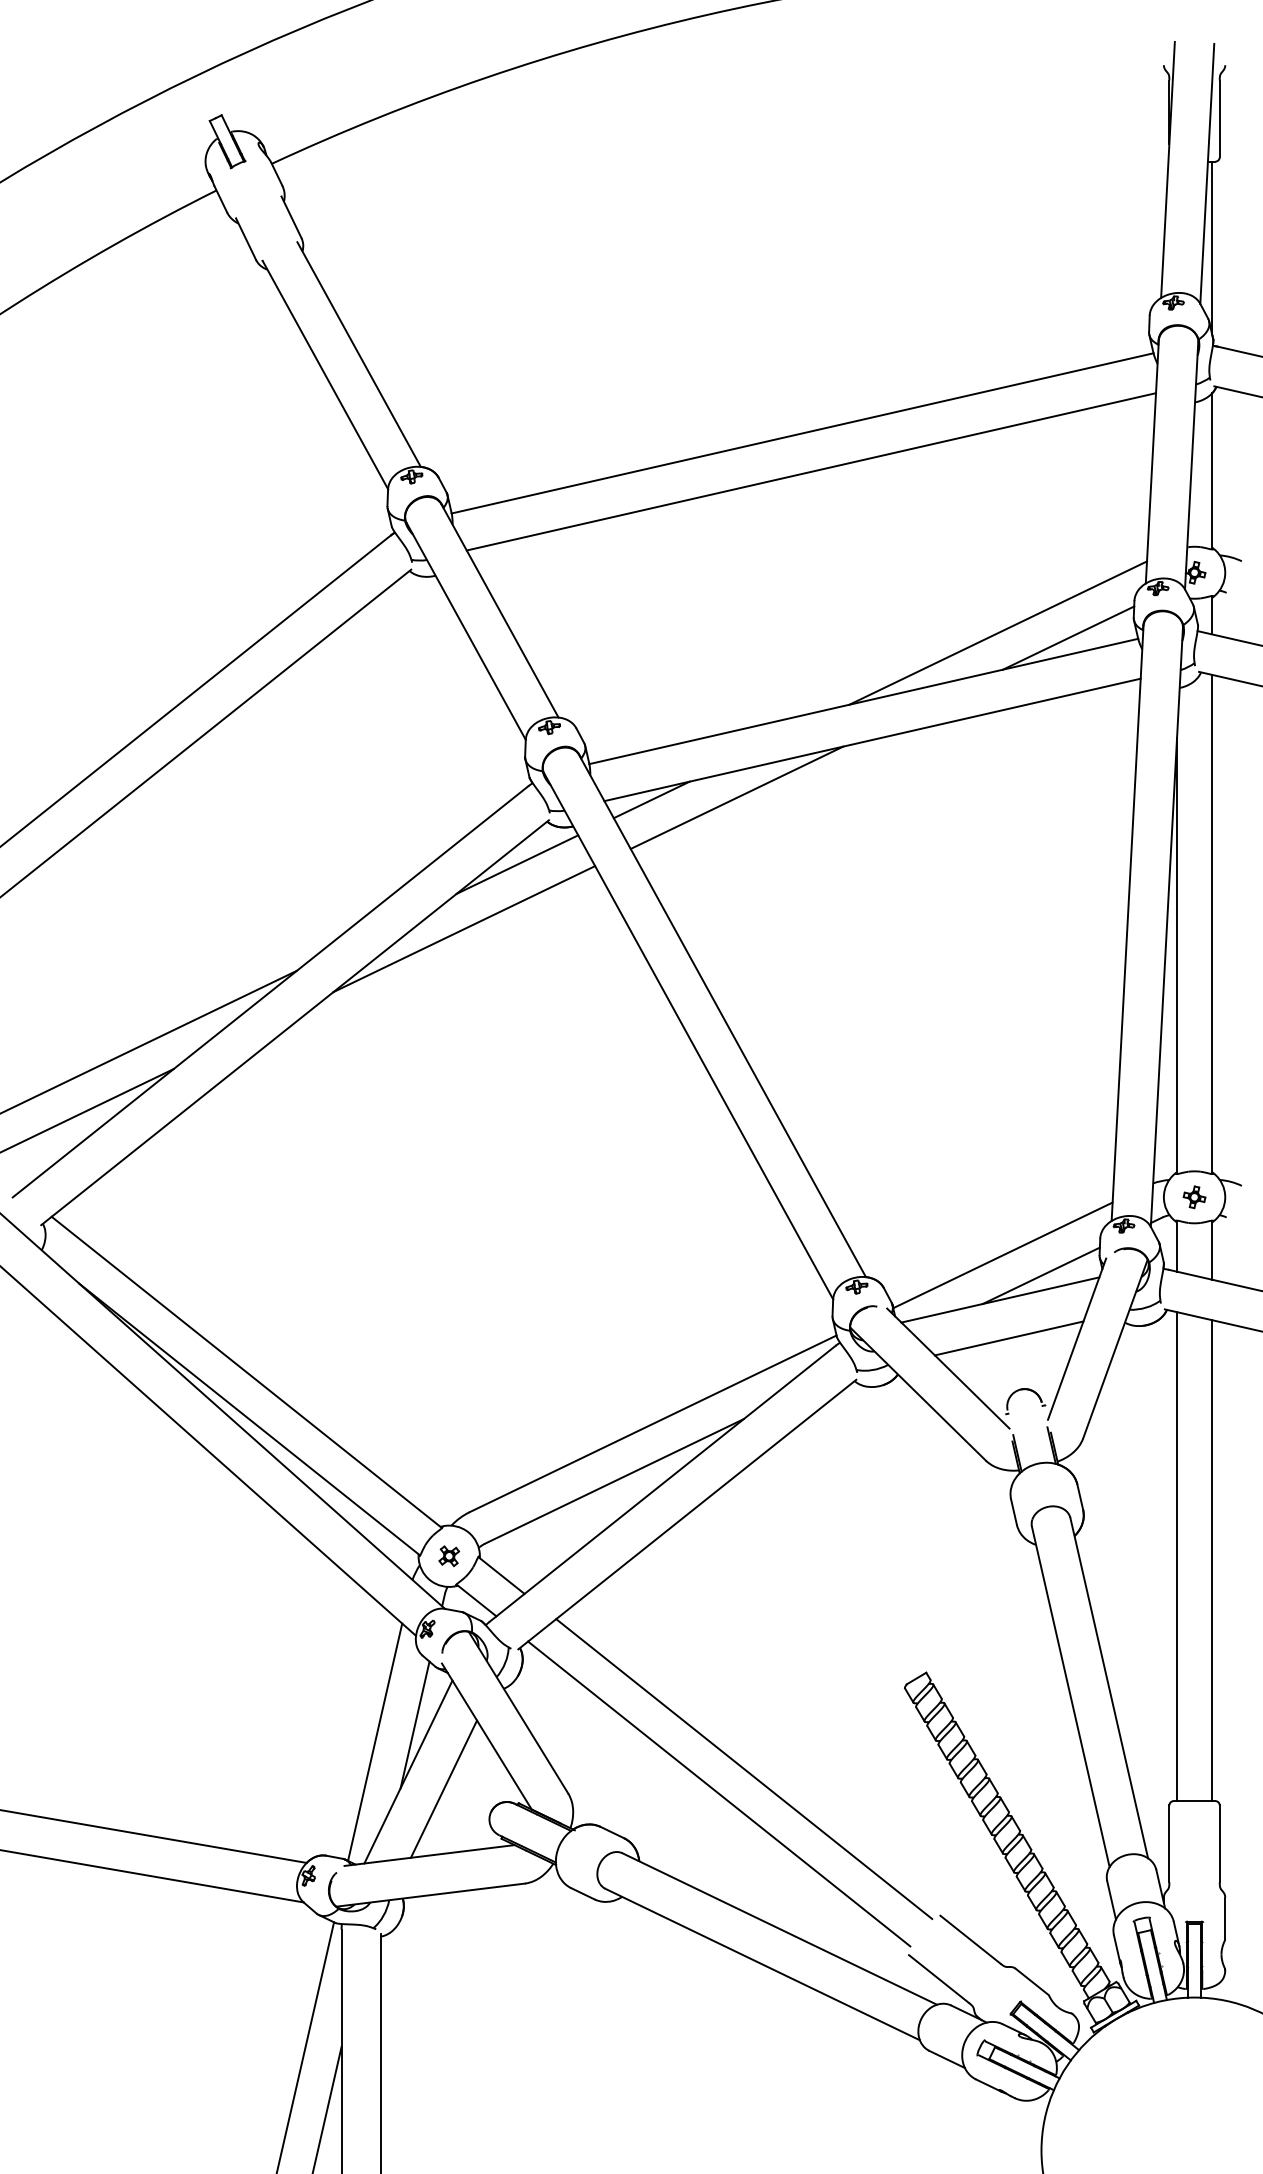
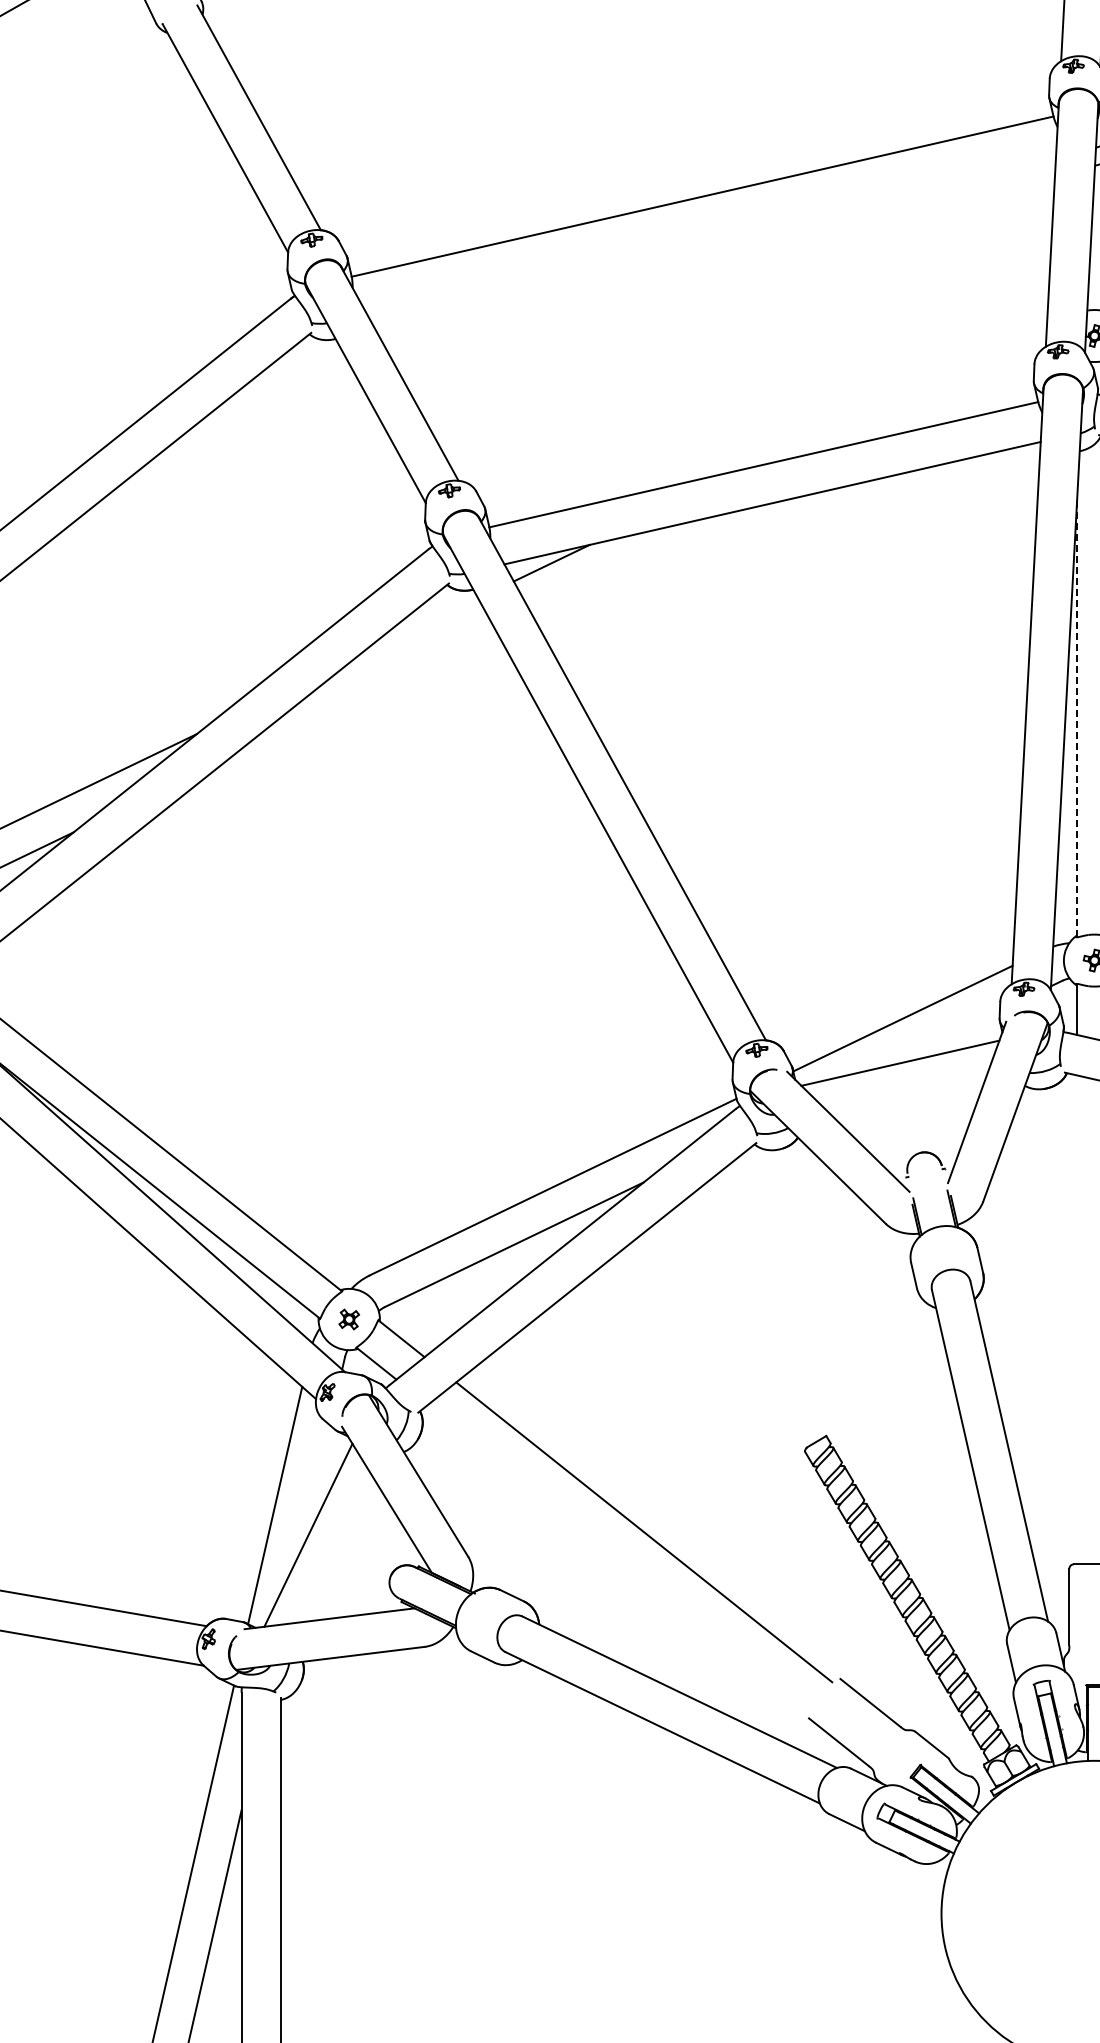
line: (811, 471) -> (711, 234), removed
line: (998, 632) -> (898, 395), removed
line: (1068, 637) -> (968, 400), removed
line: (736, 797) -> (636, 560), removed
line: (517, 864) -> (417, 627), removed
line: (464, 929) -> (364, 692), removed
line: (1177, 956) -> (1077, 719), solid -> dashed
line: (1040, 1275) -> (940, 1038), removed
line: (1008, 1338) -> (908, 1101), removed
line: (1177, 1556) -> (1077, 1319), removed
line: (414, 1724) -> (314, 1487), removed
line: (443, 1788) -> (343, 1551), removed
line: (719, 1793) -> (619, 1556), removed

